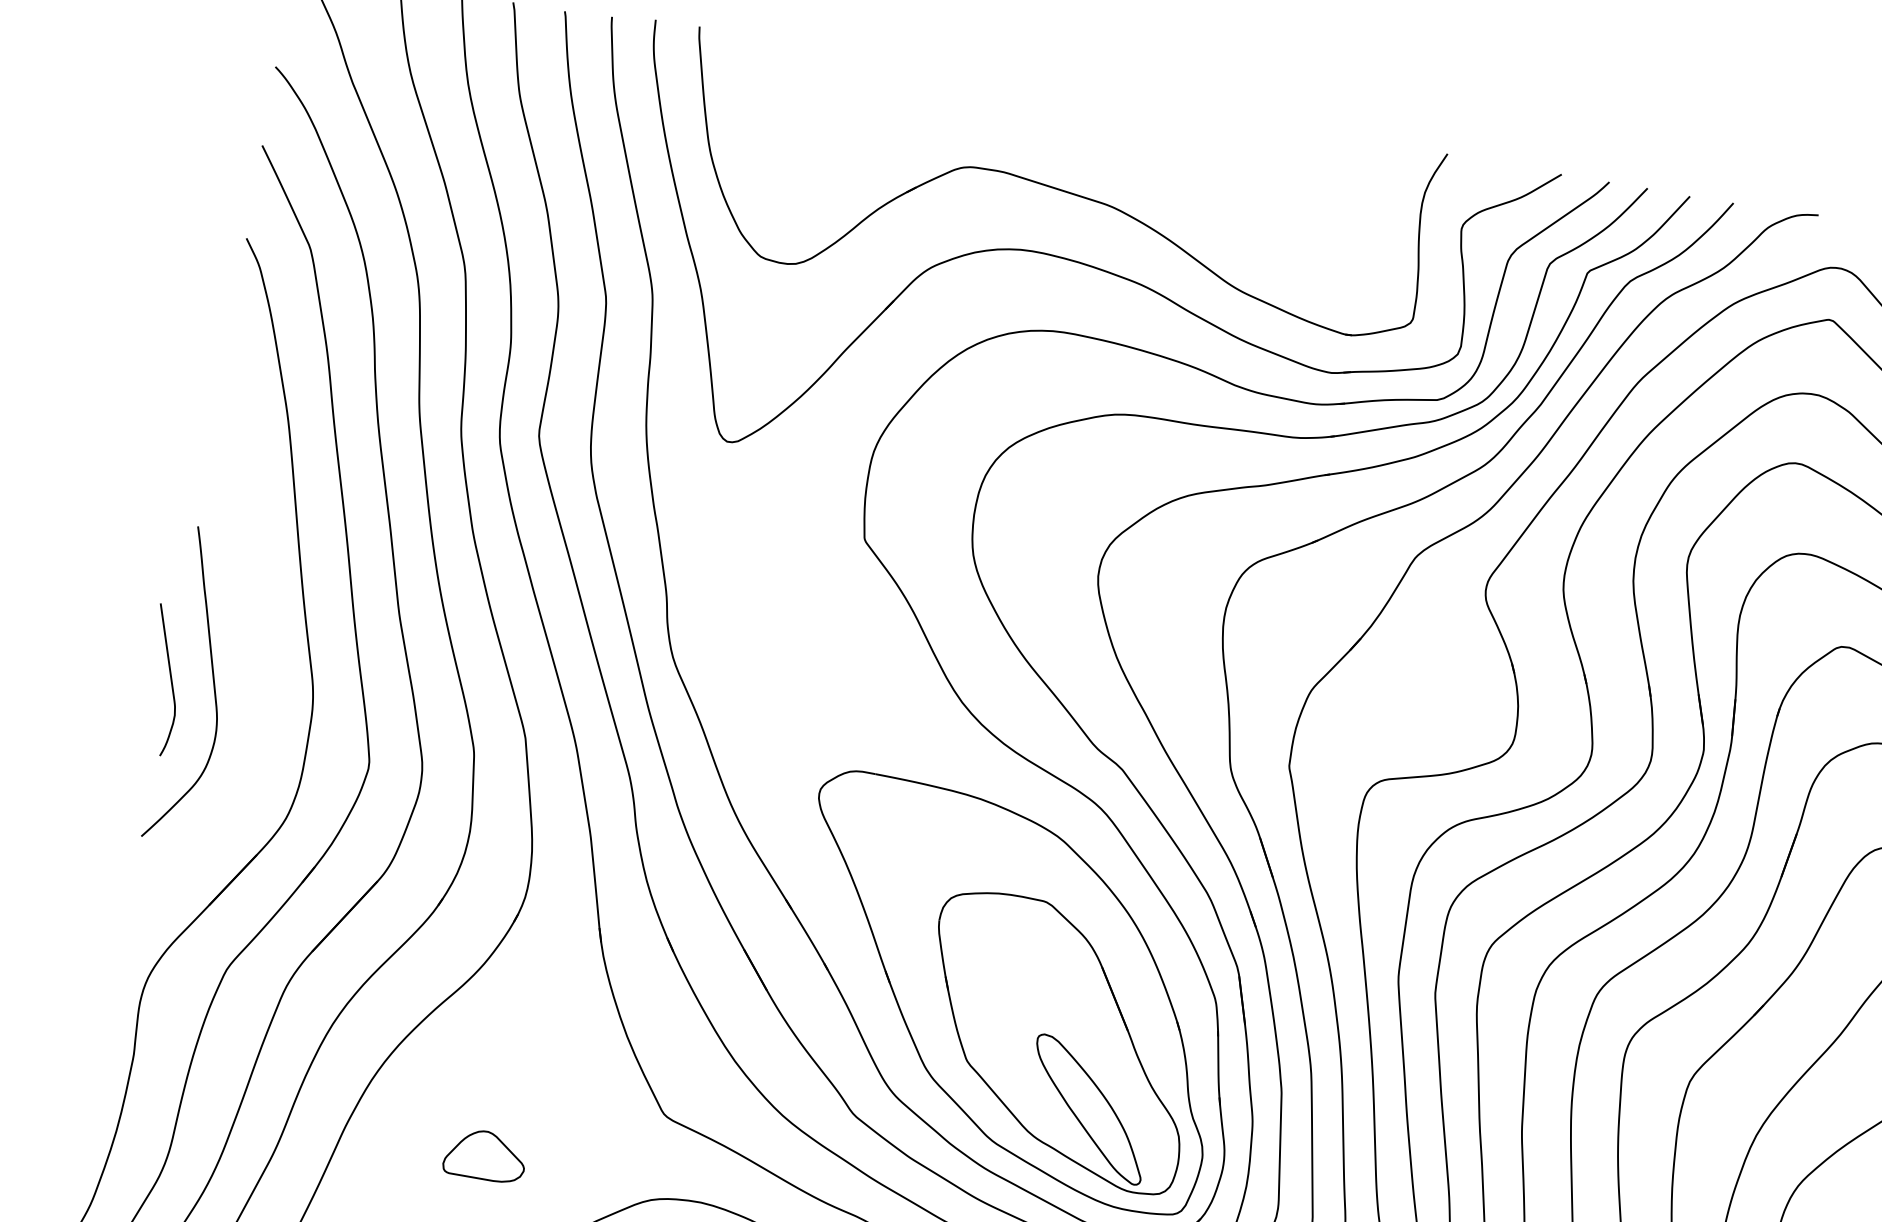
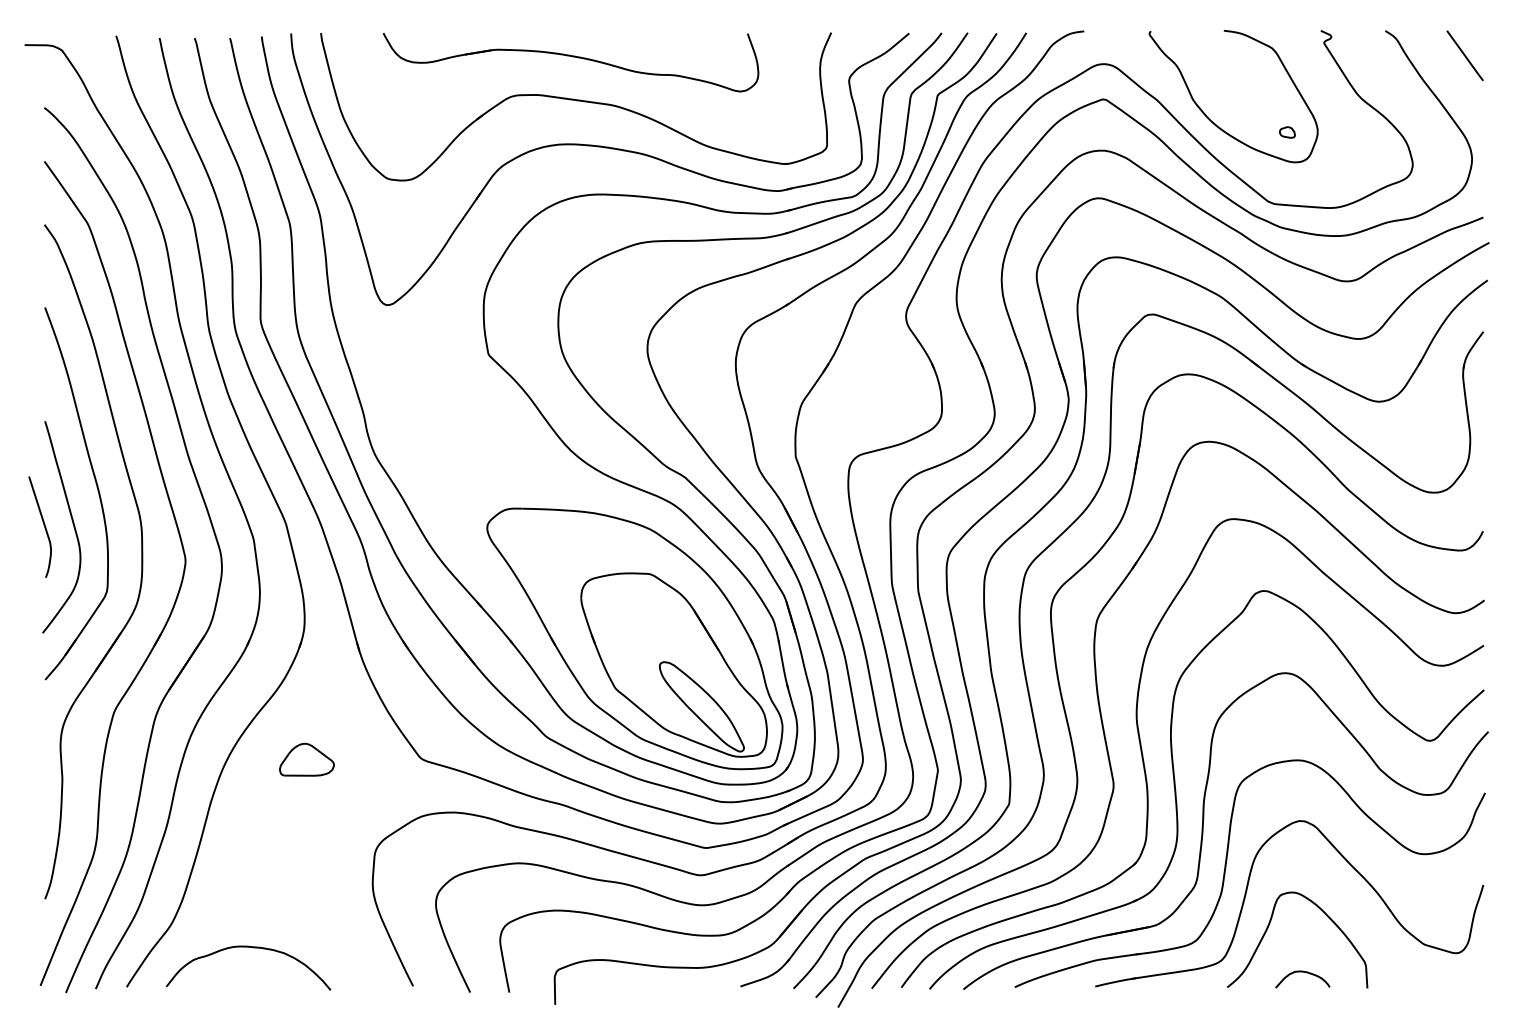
part: (1057, 132) -> (570, 62), added
part: (256, 636) -> (96, 487), added
part: (484, 1155) -> (306, 759), moved

